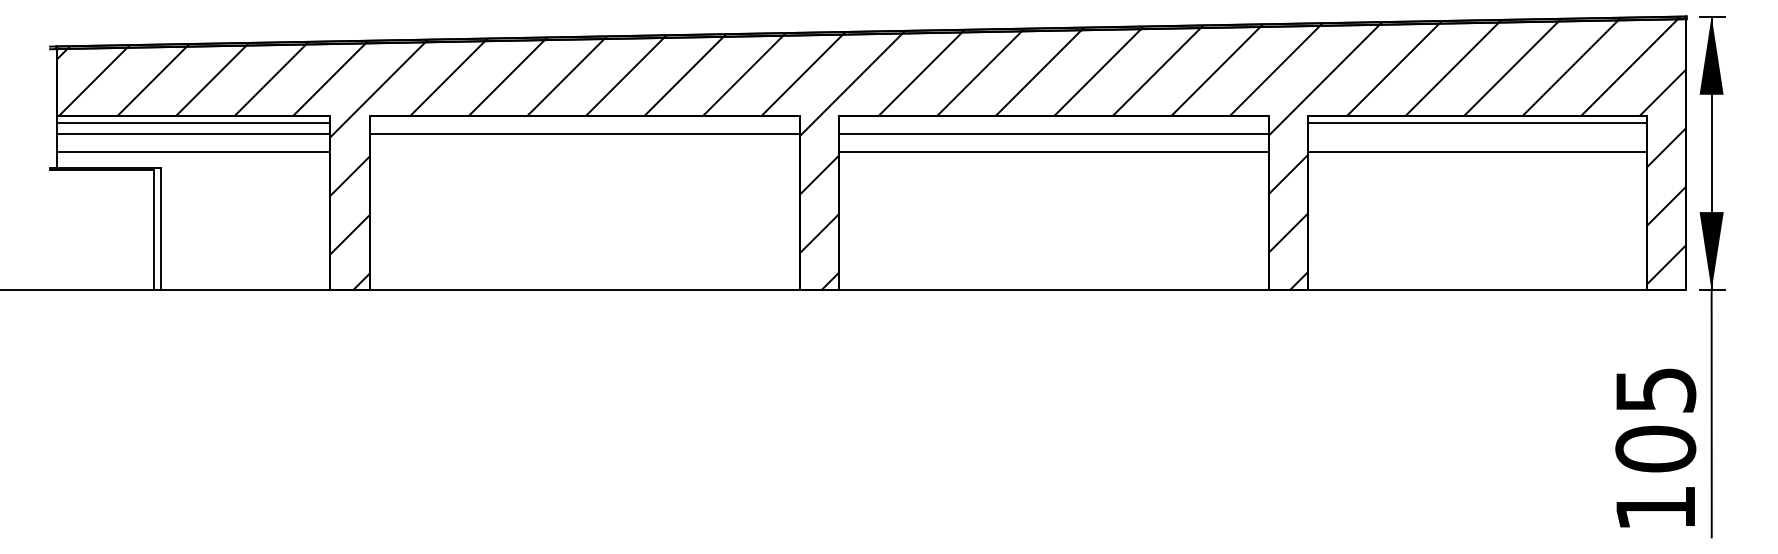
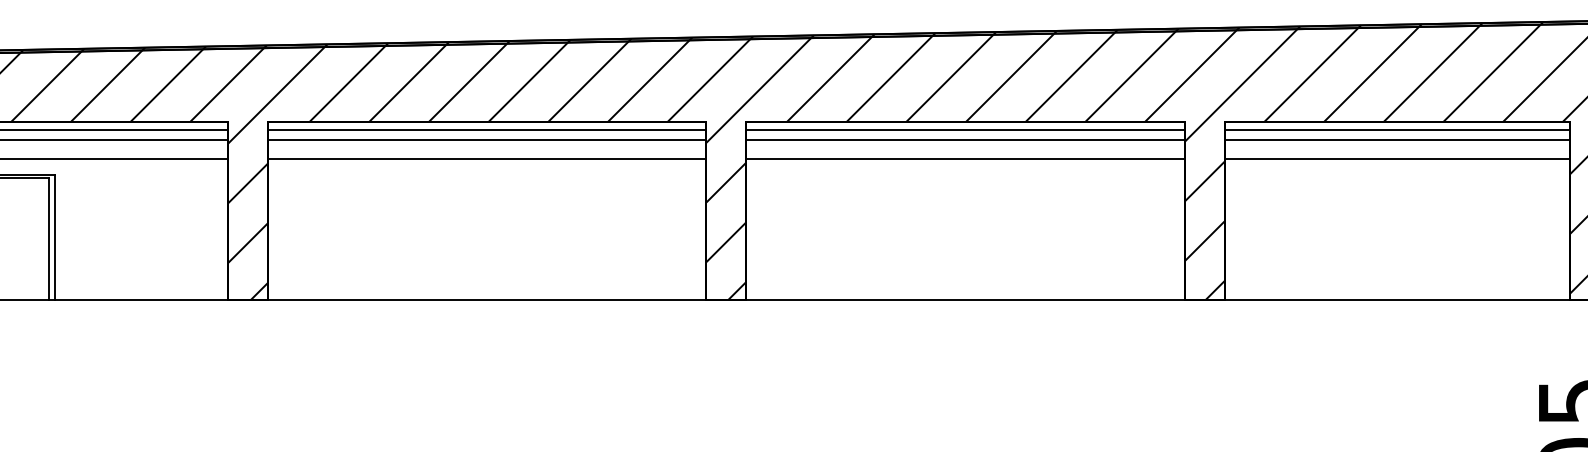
line: (584, 123) -> (486, 129), added
line: (1053, 123) -> (965, 129), added
line: (1477, 133) -> (1397, 139), added
line: (584, 152) -> (486, 159), added

